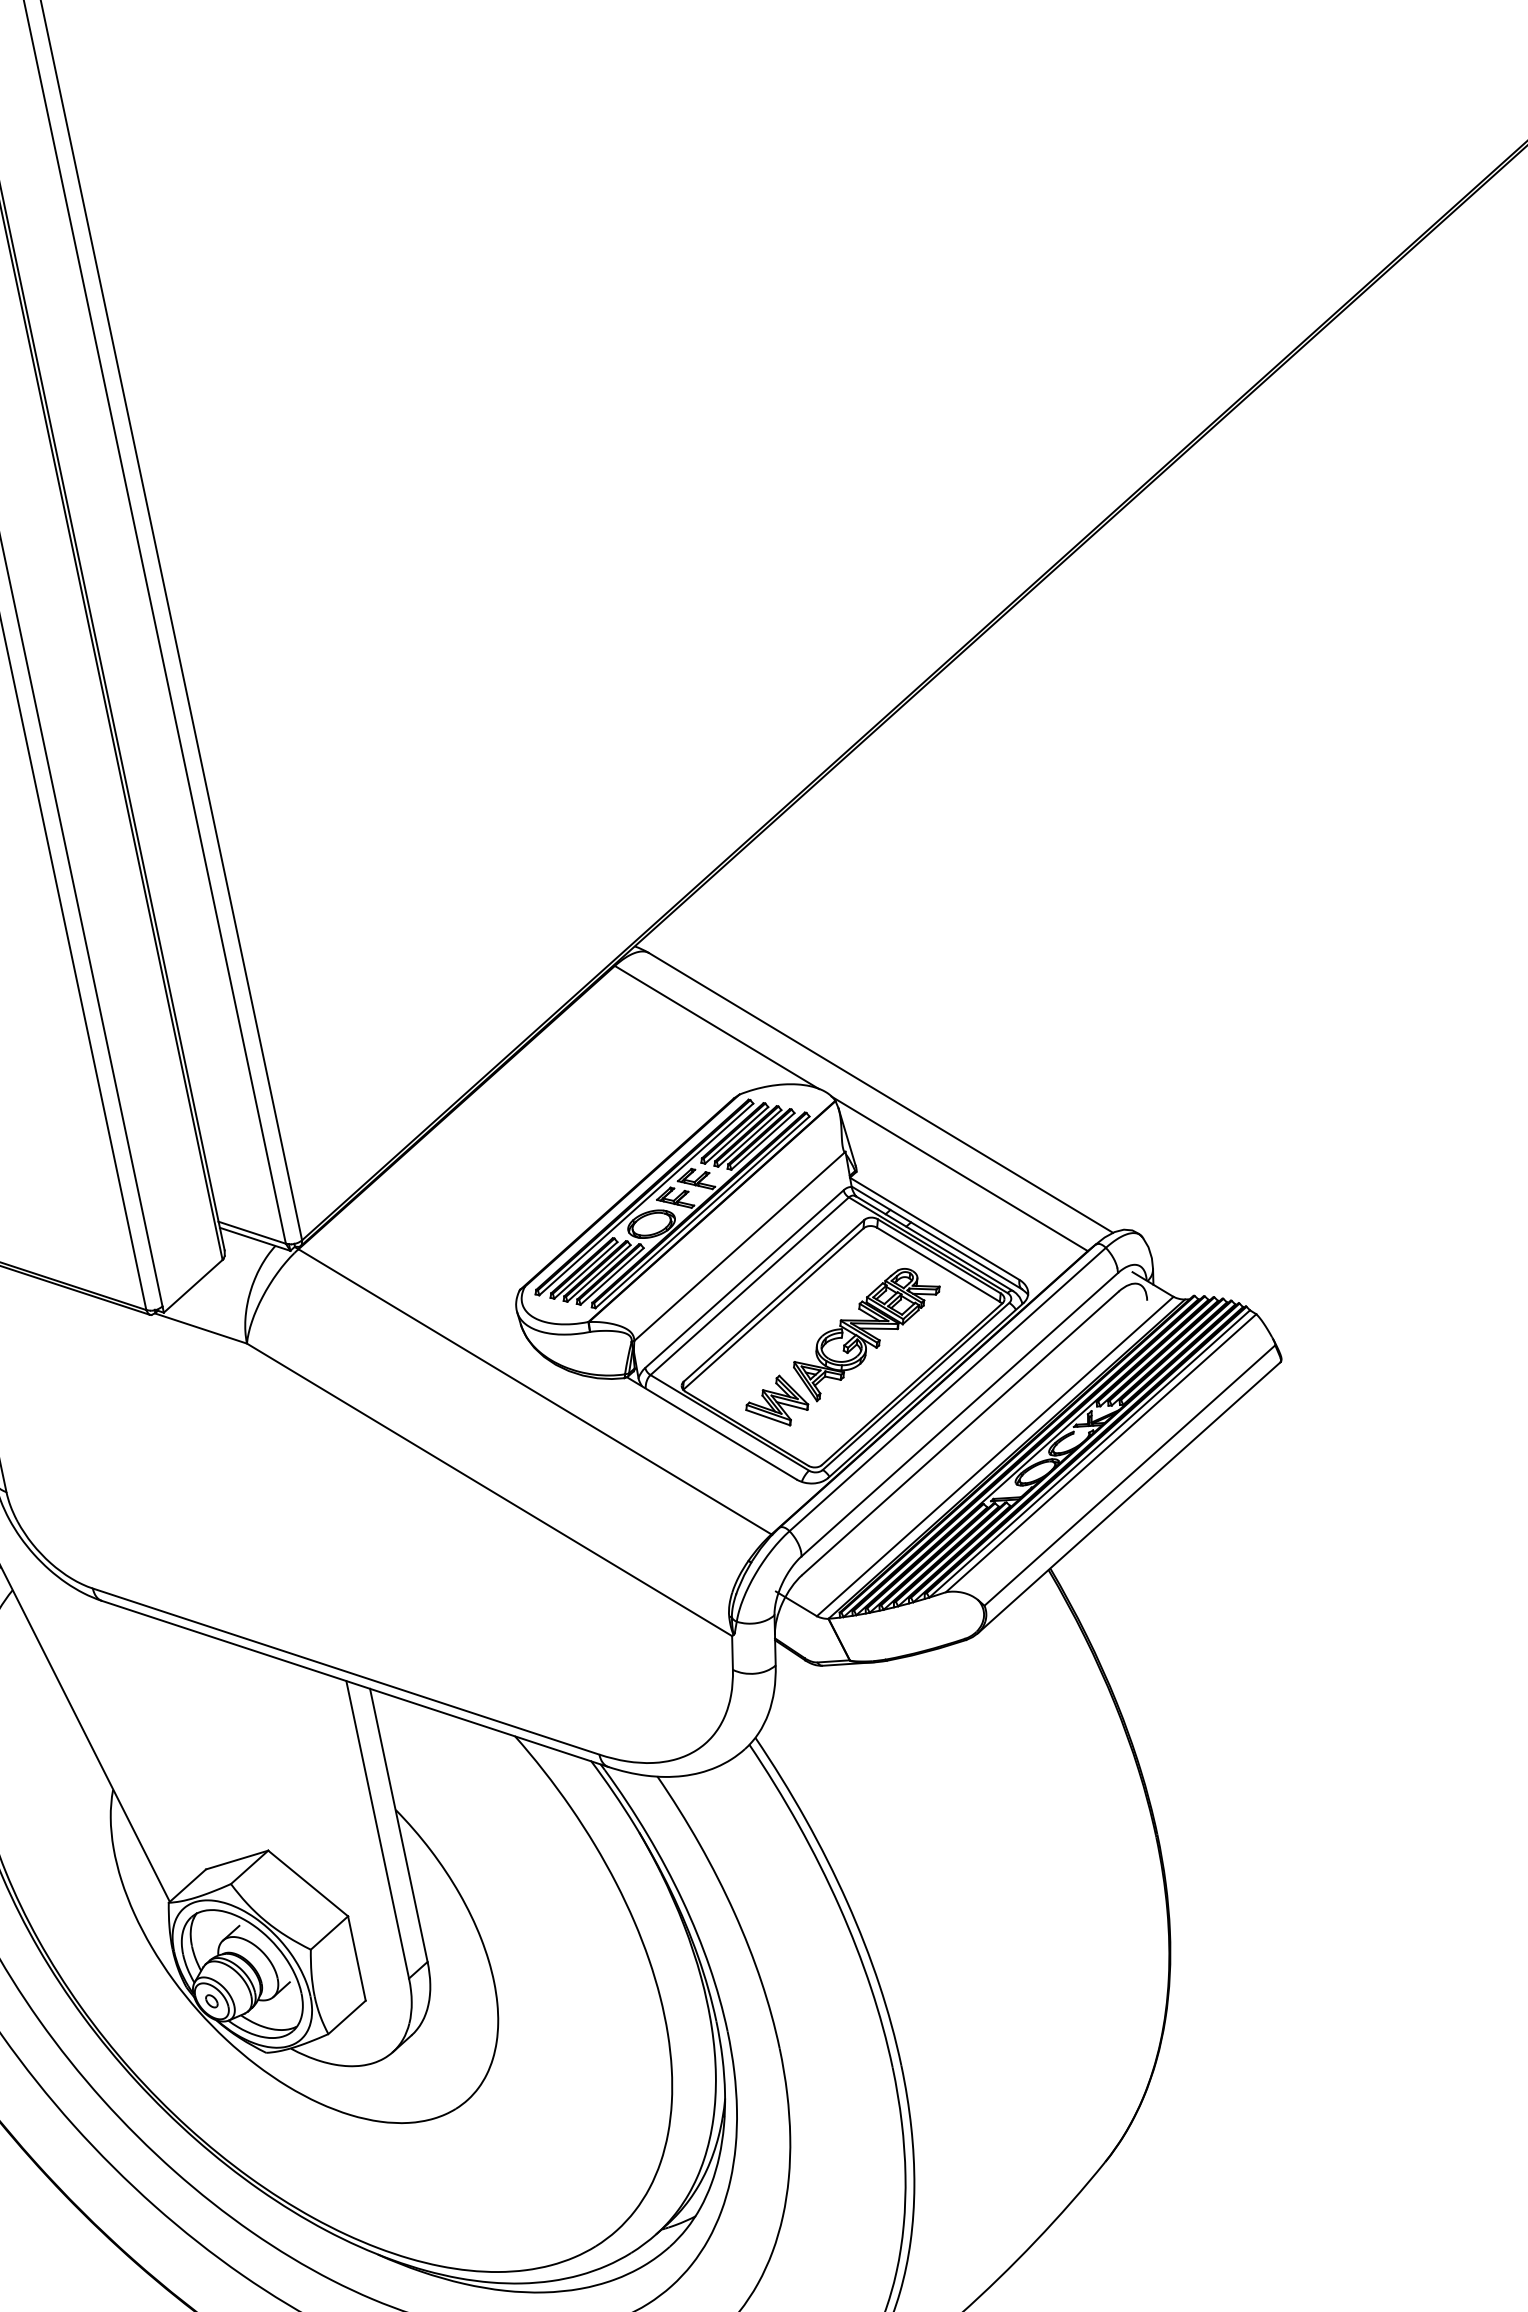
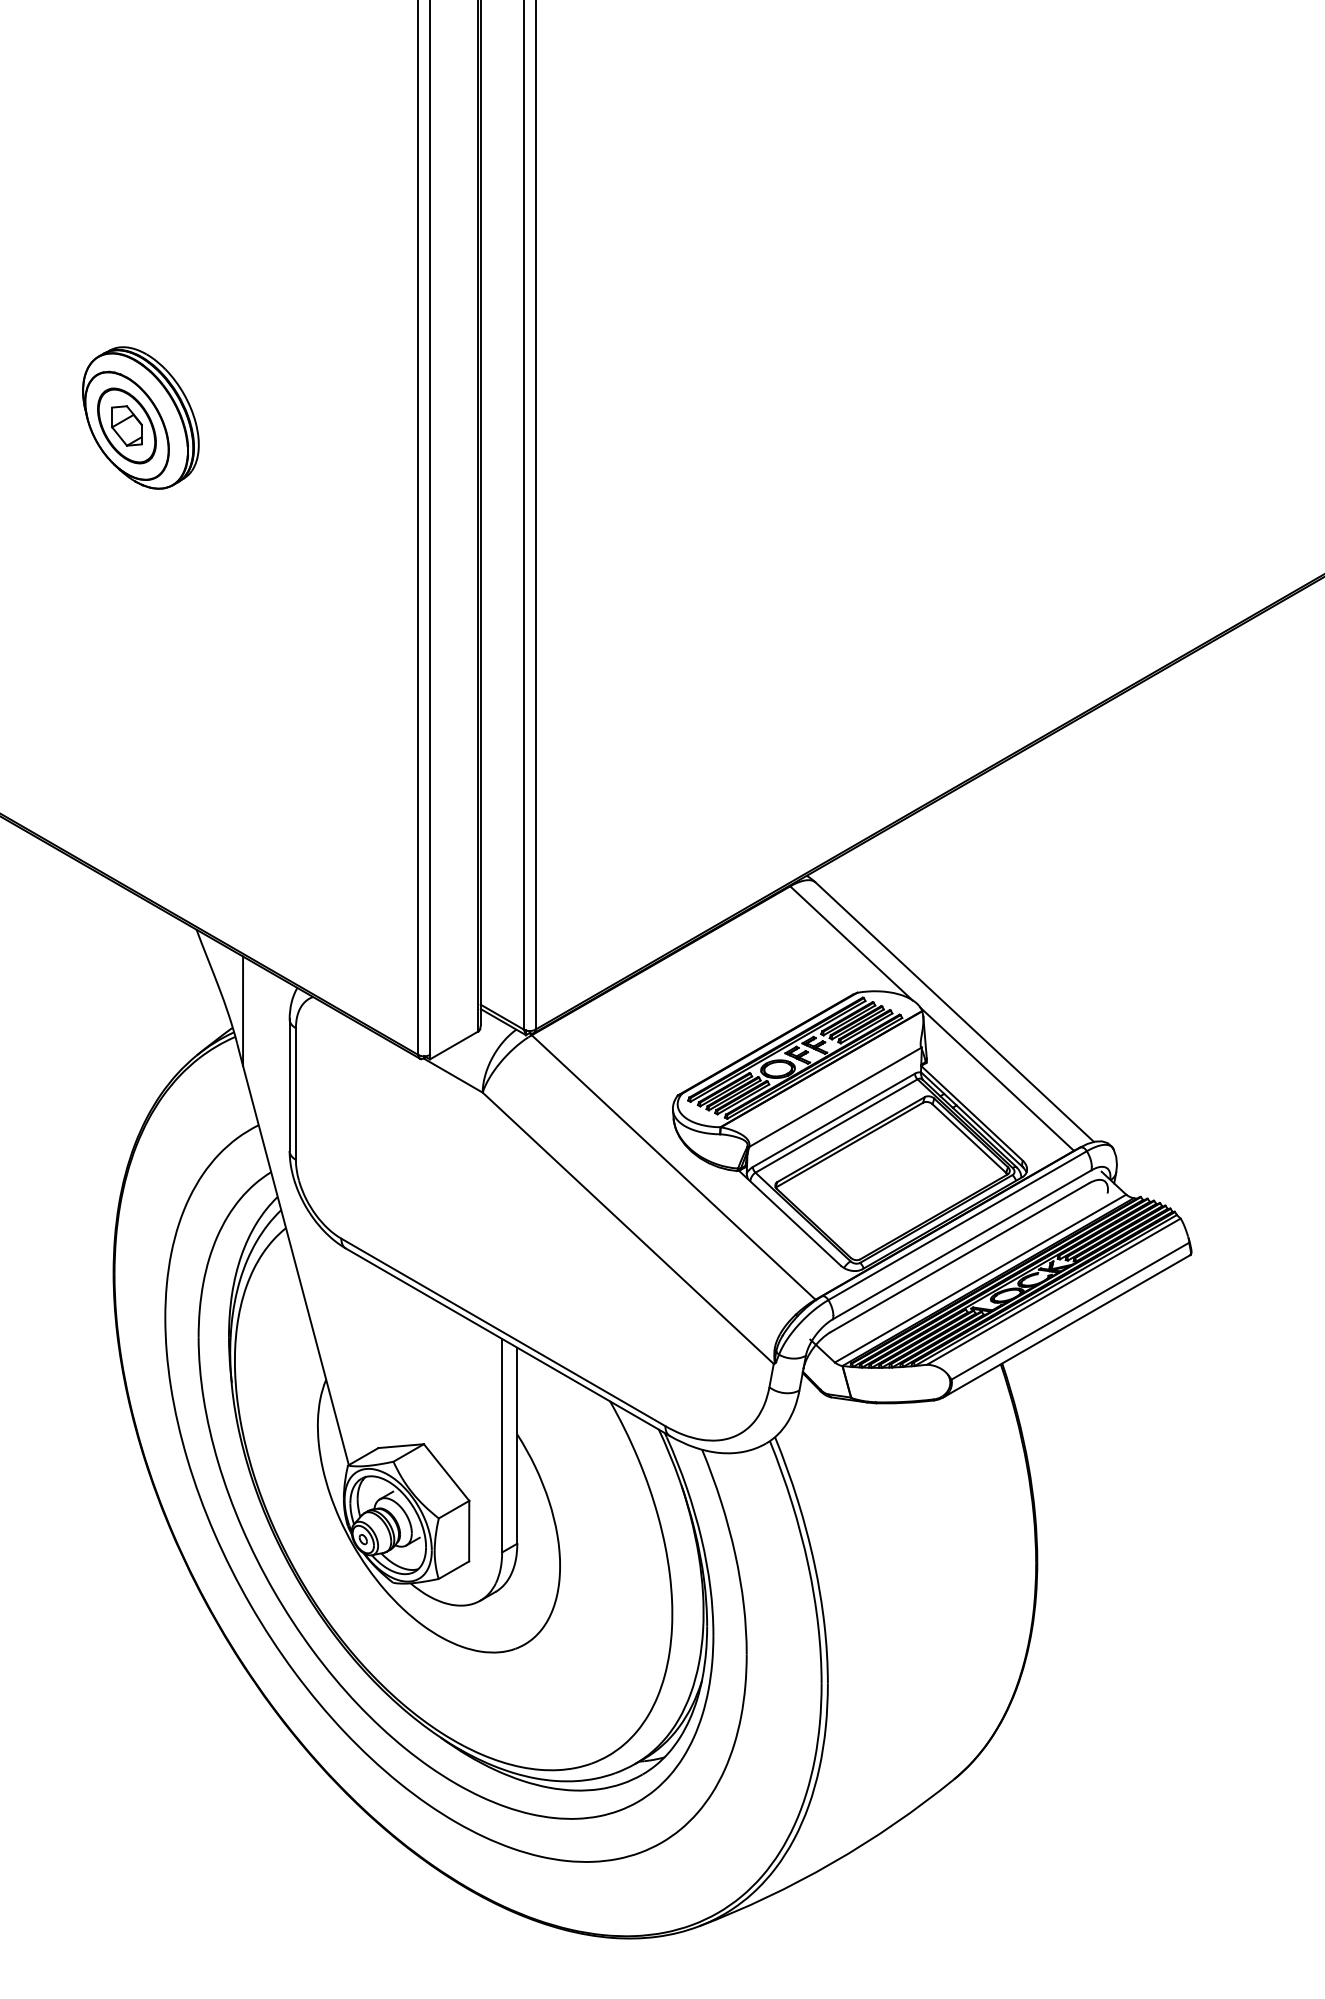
part: (842, 1347) -> (891, 1181), removed

